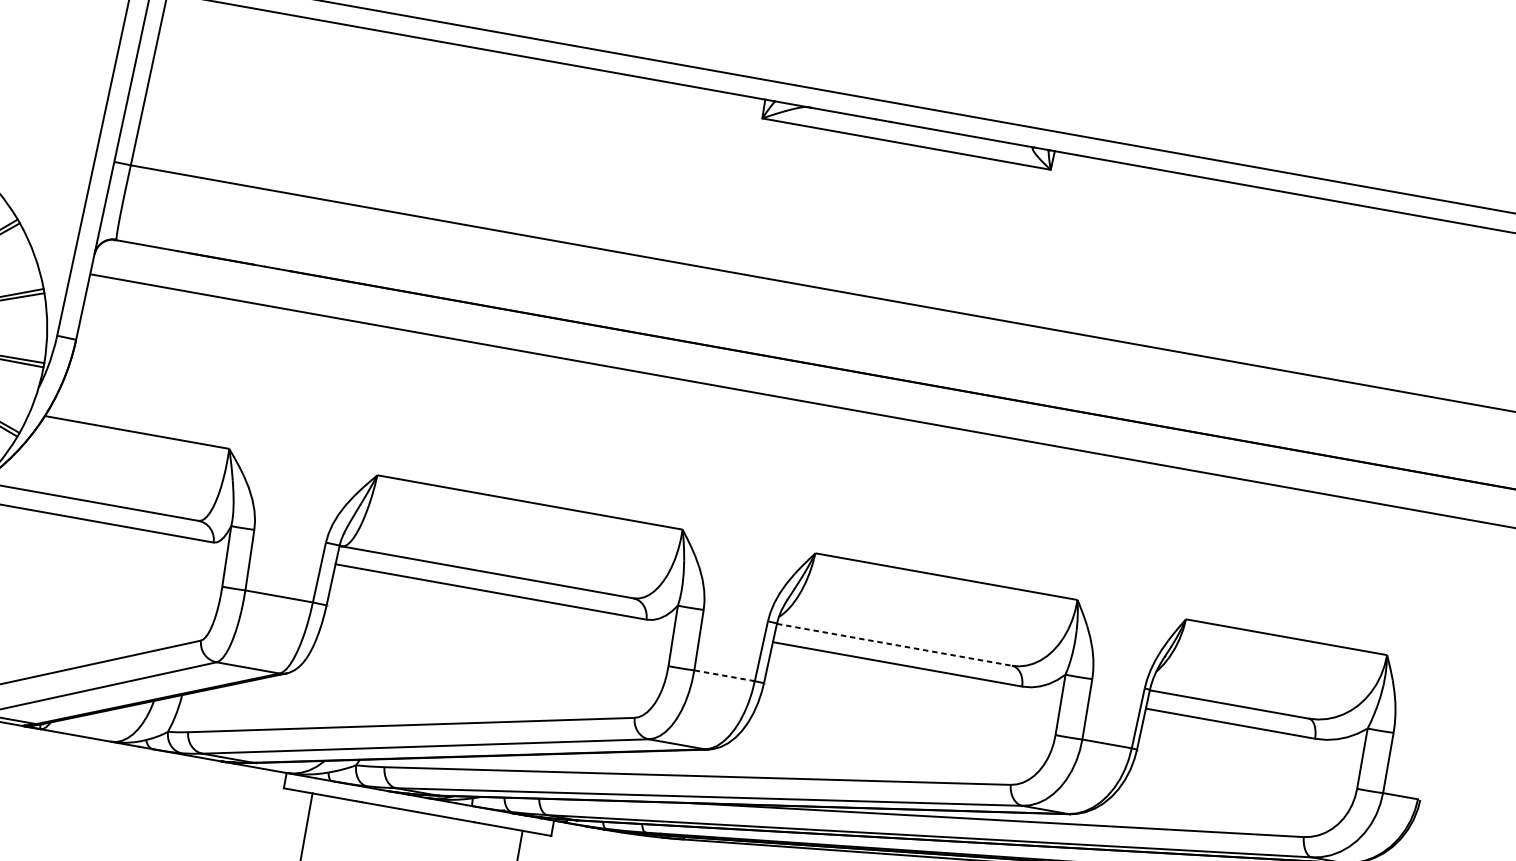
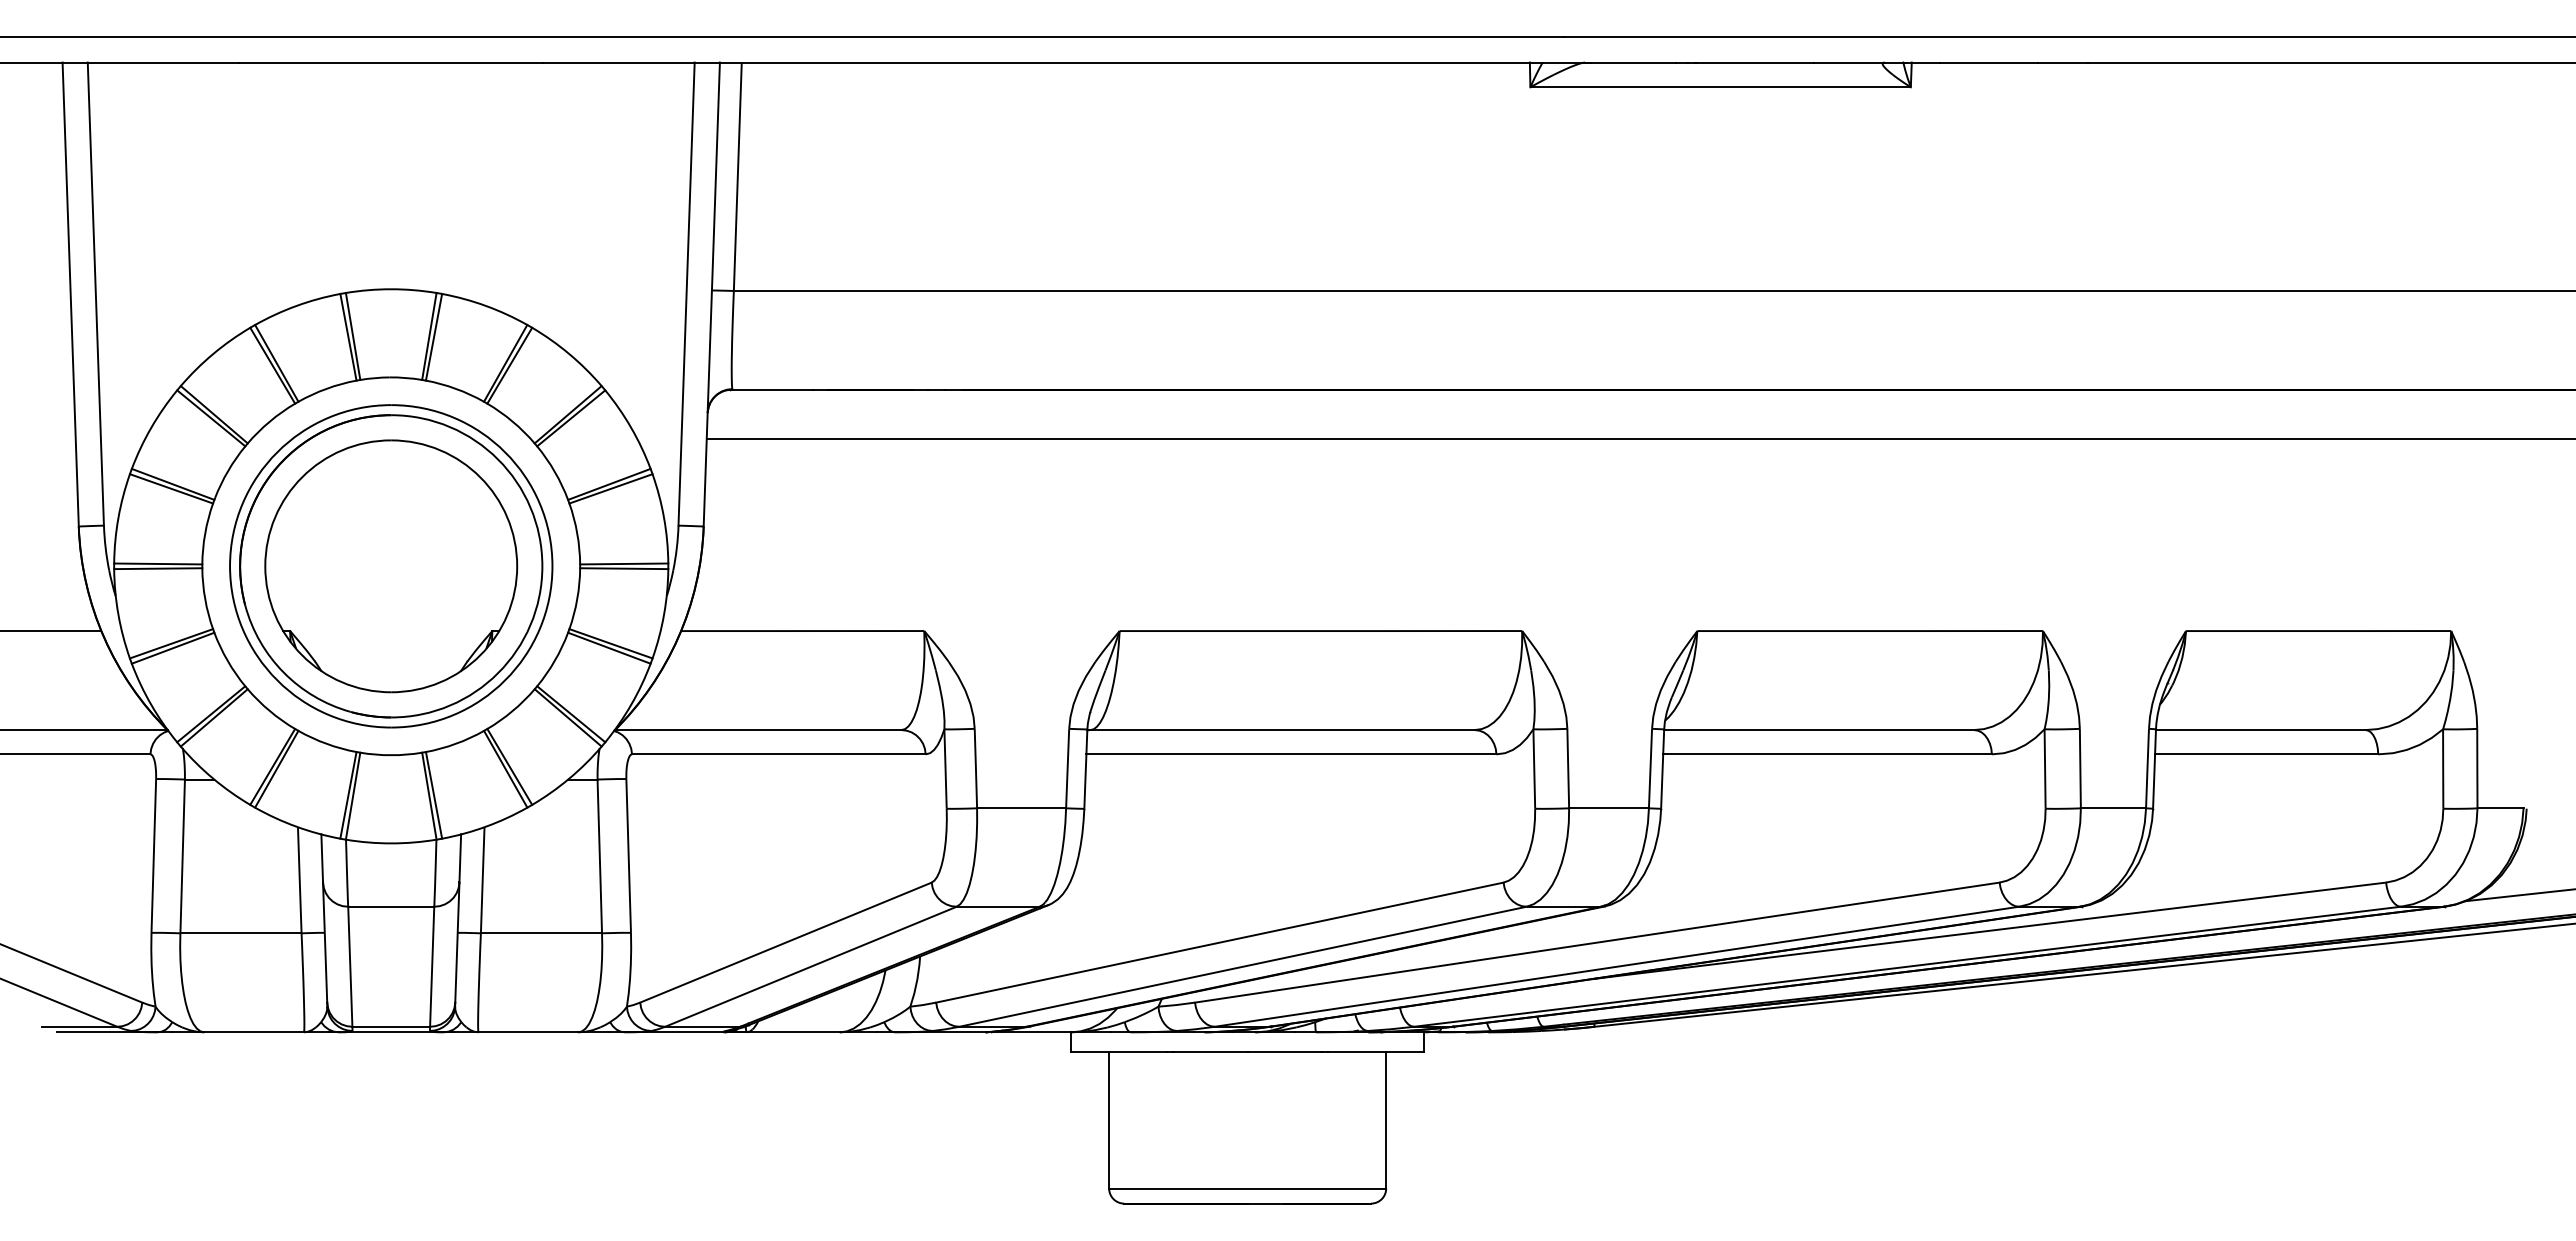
line: (894, 645) -> (1819, 730), dashed -> solid
line: (724, 675) -> (1609, 808), dashed -> solid

